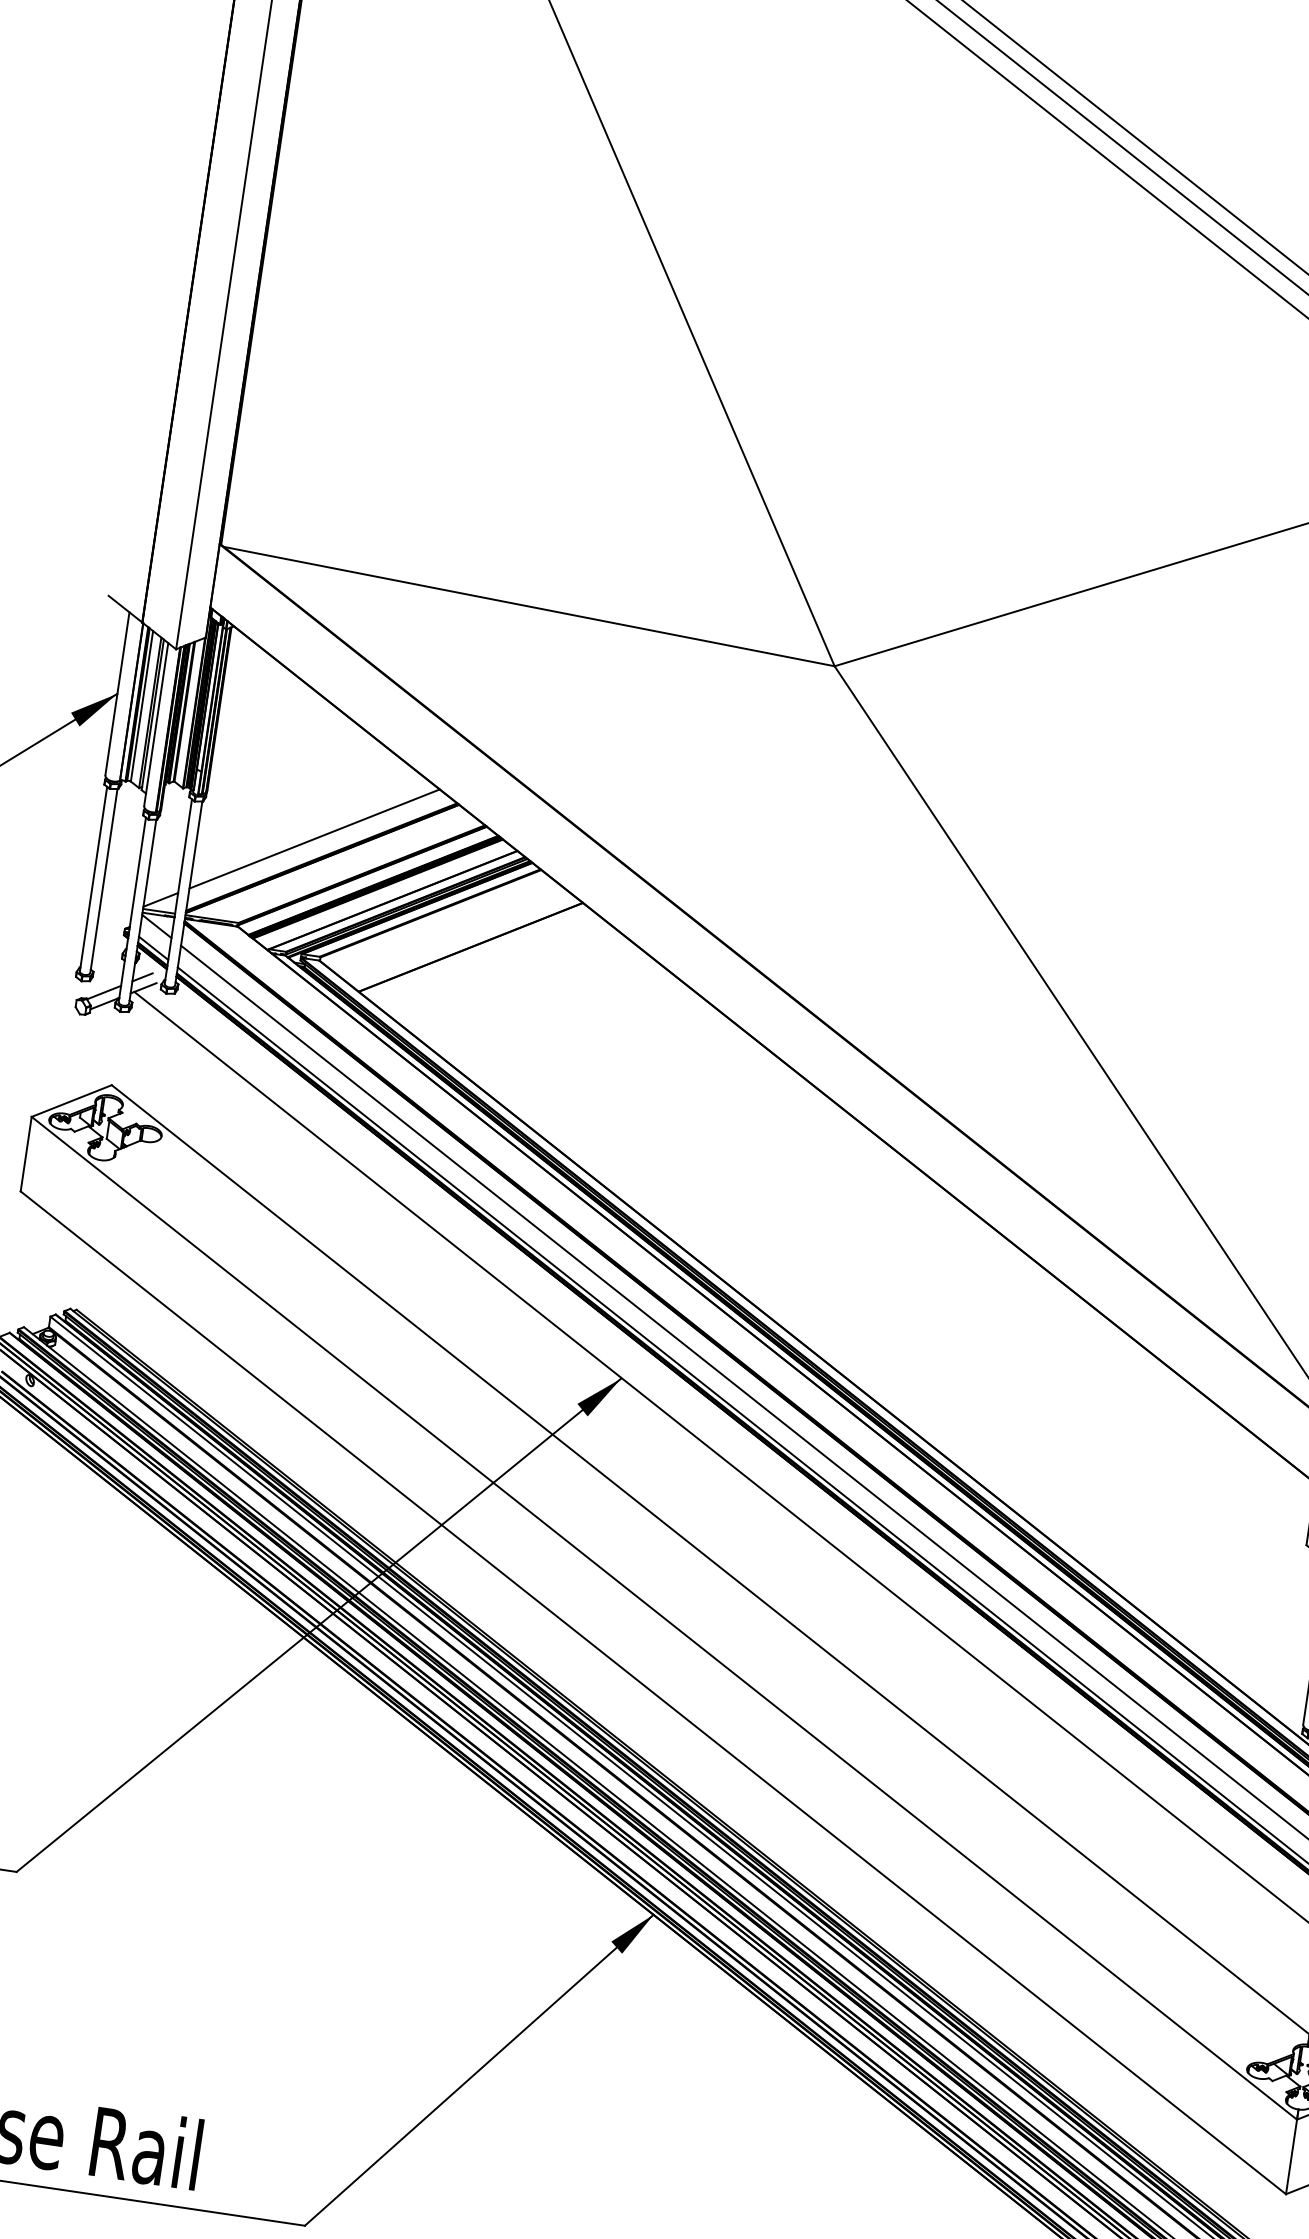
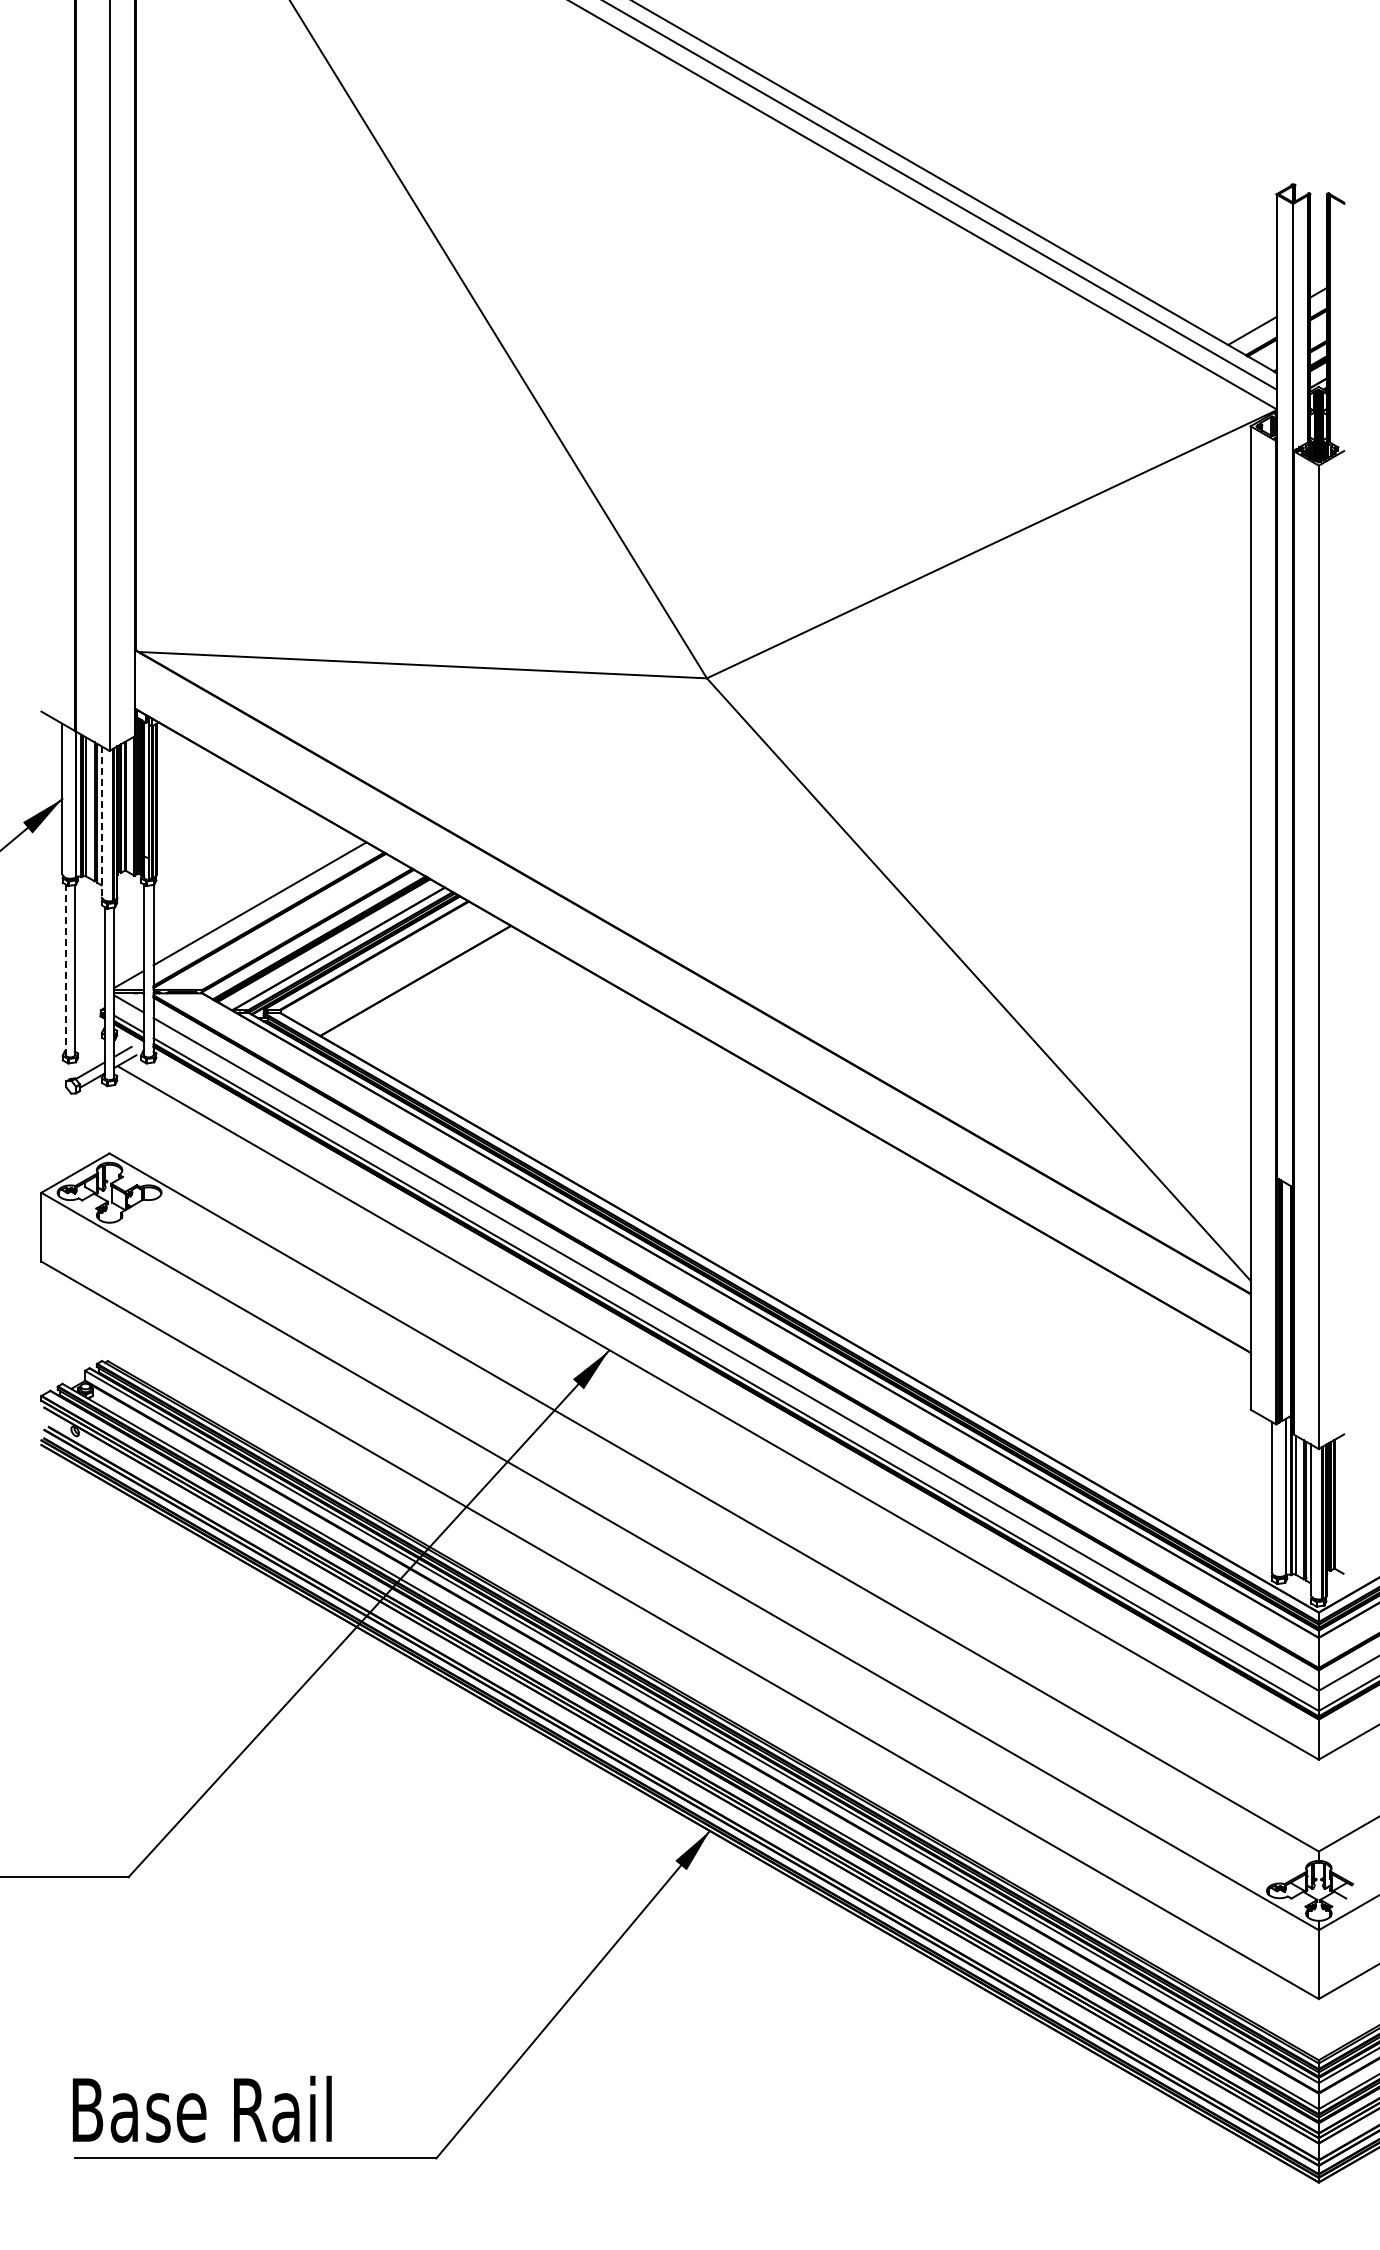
line: (155, 725) -> (101, 822), solid -> dashed
line: (93, 880) -> (65, 970), solid -> dashed

